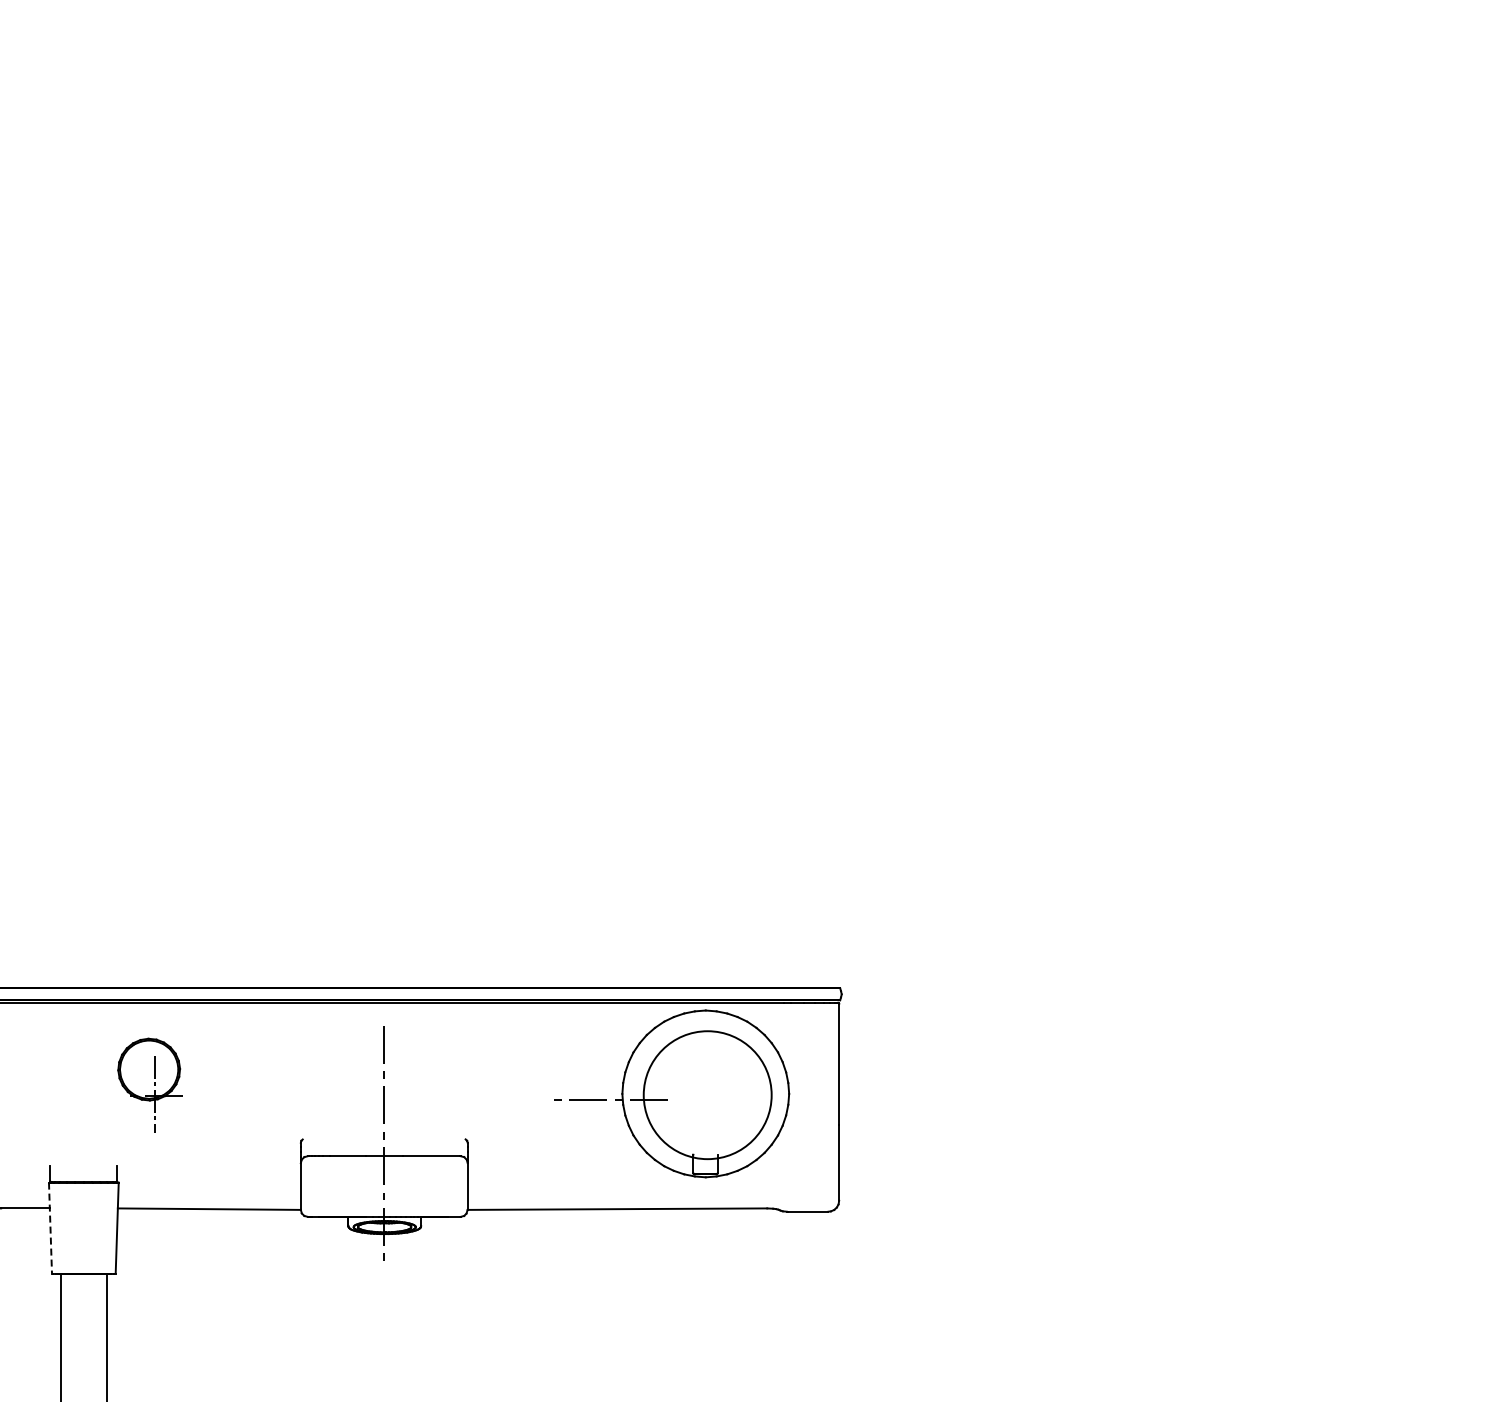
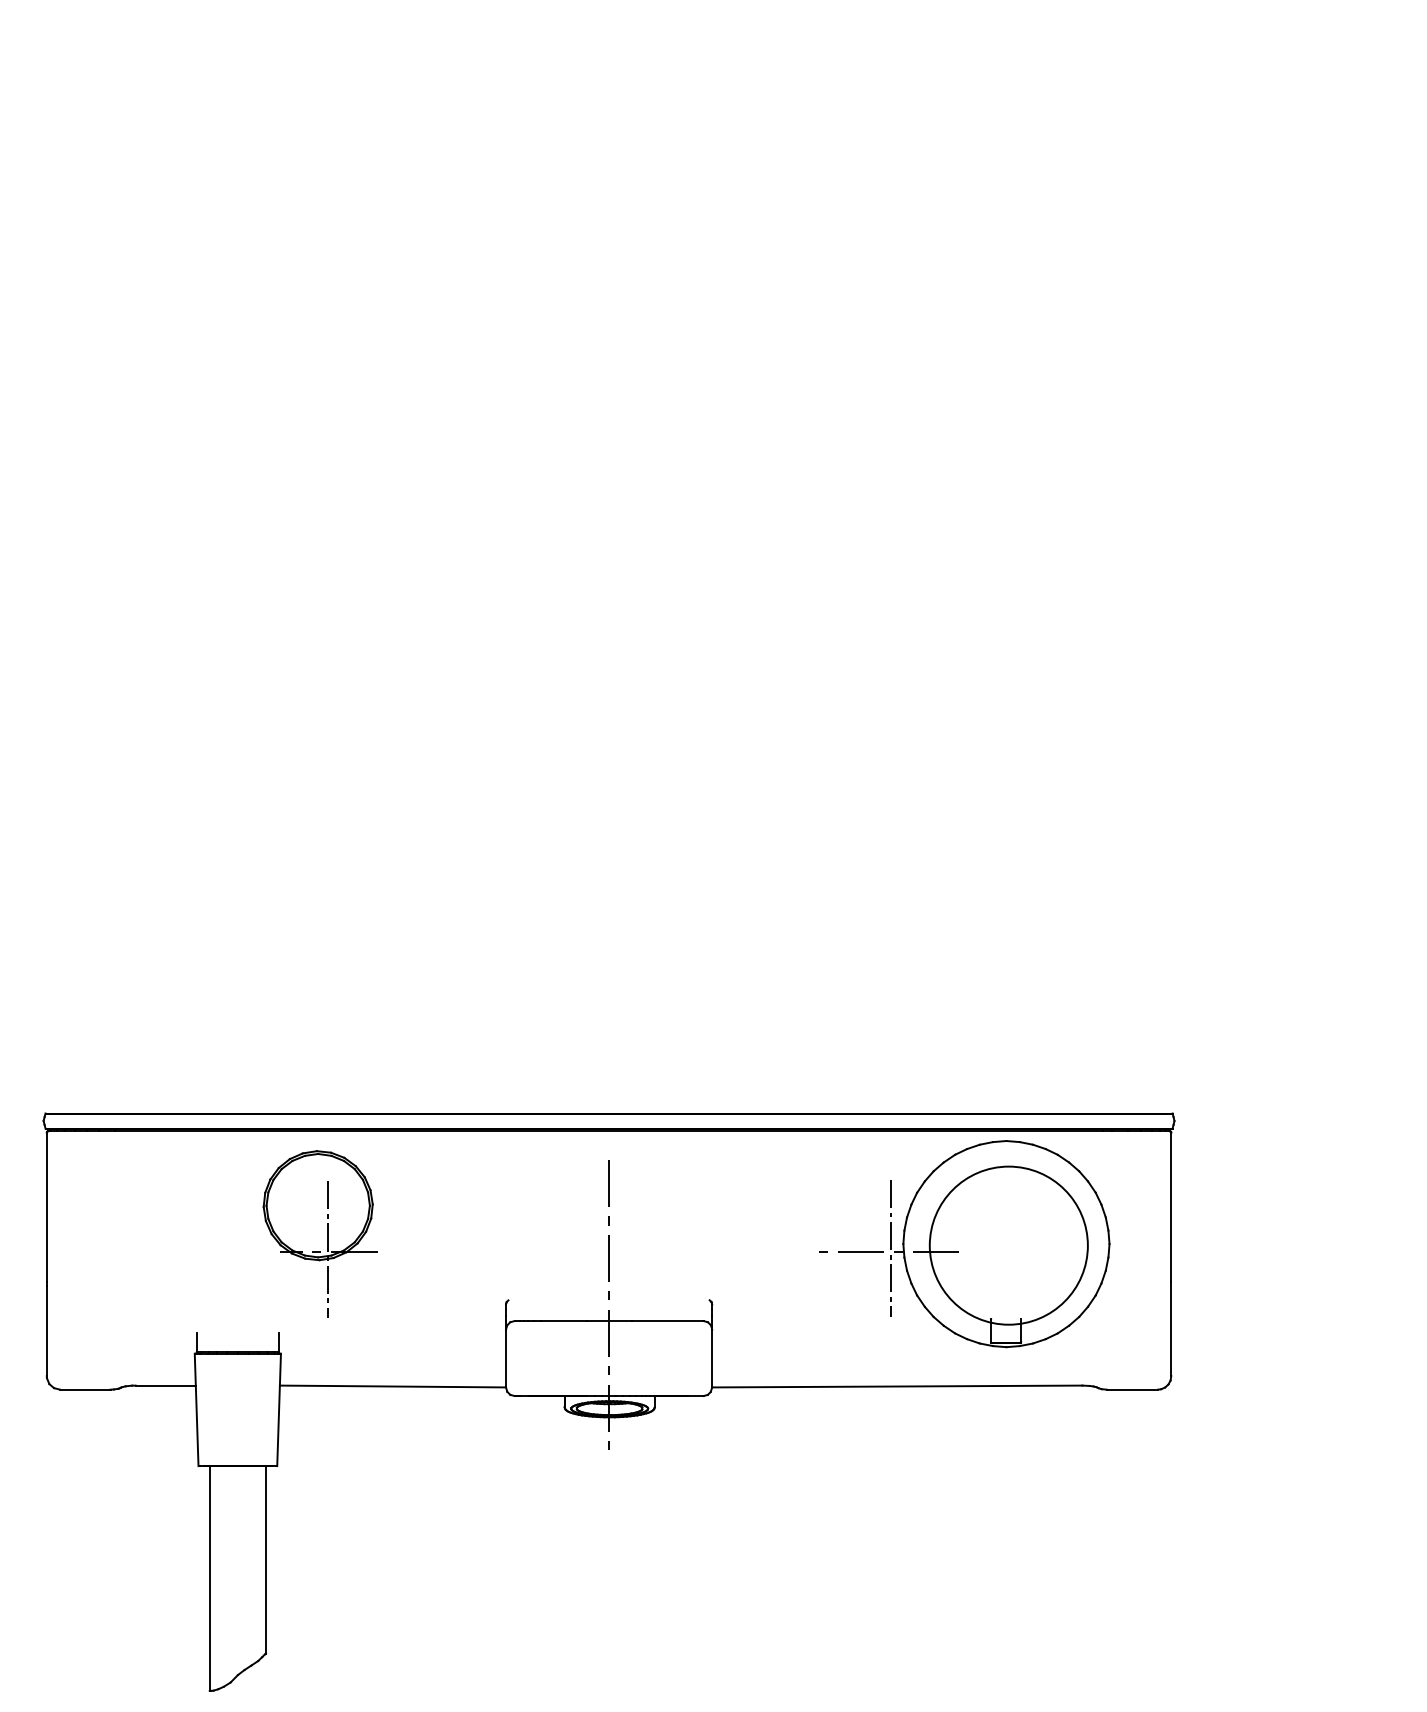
part: (149, 1085) -> (318, 1233), size x1.43
line: (611, 1096) -> (889, 1247), added
line: (50, 1228) -> (196, 1410), dashed -> solid

